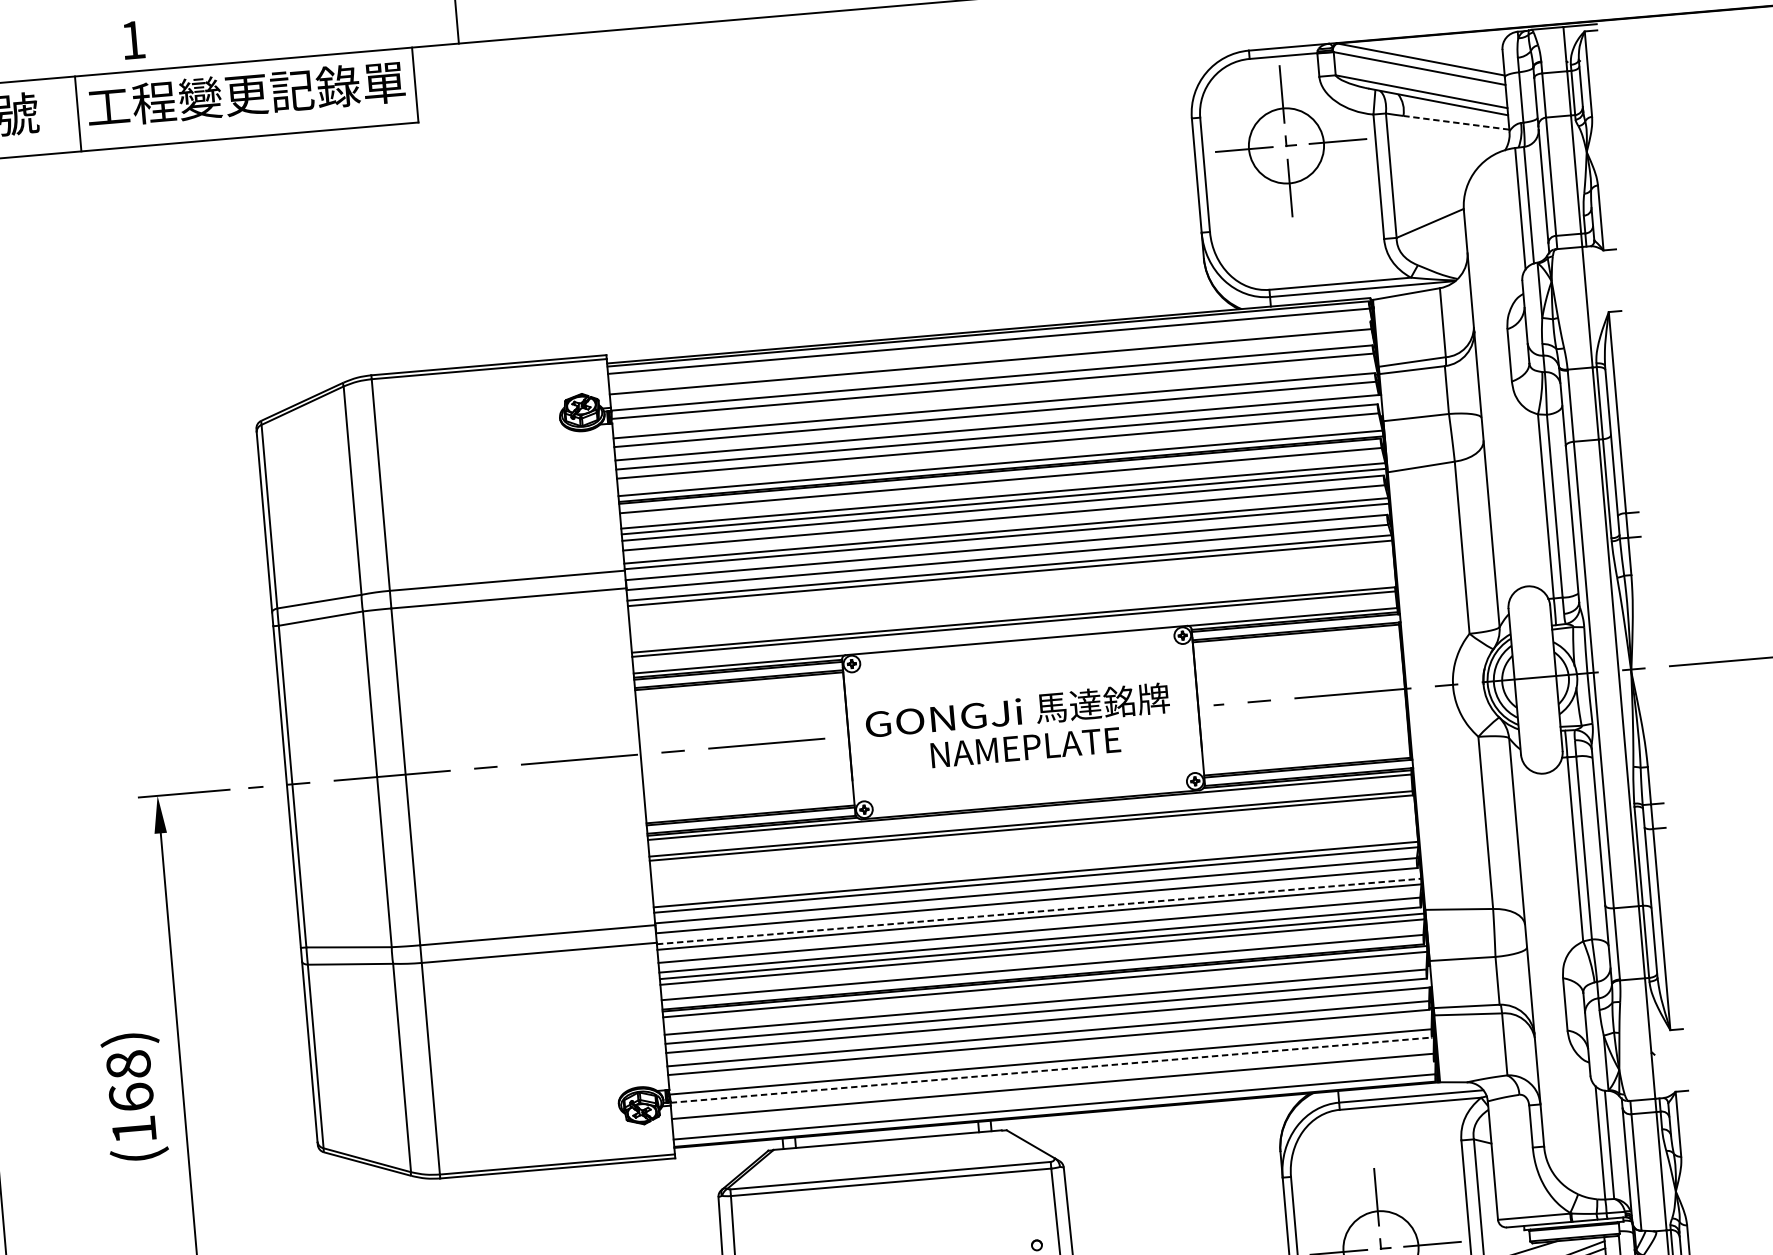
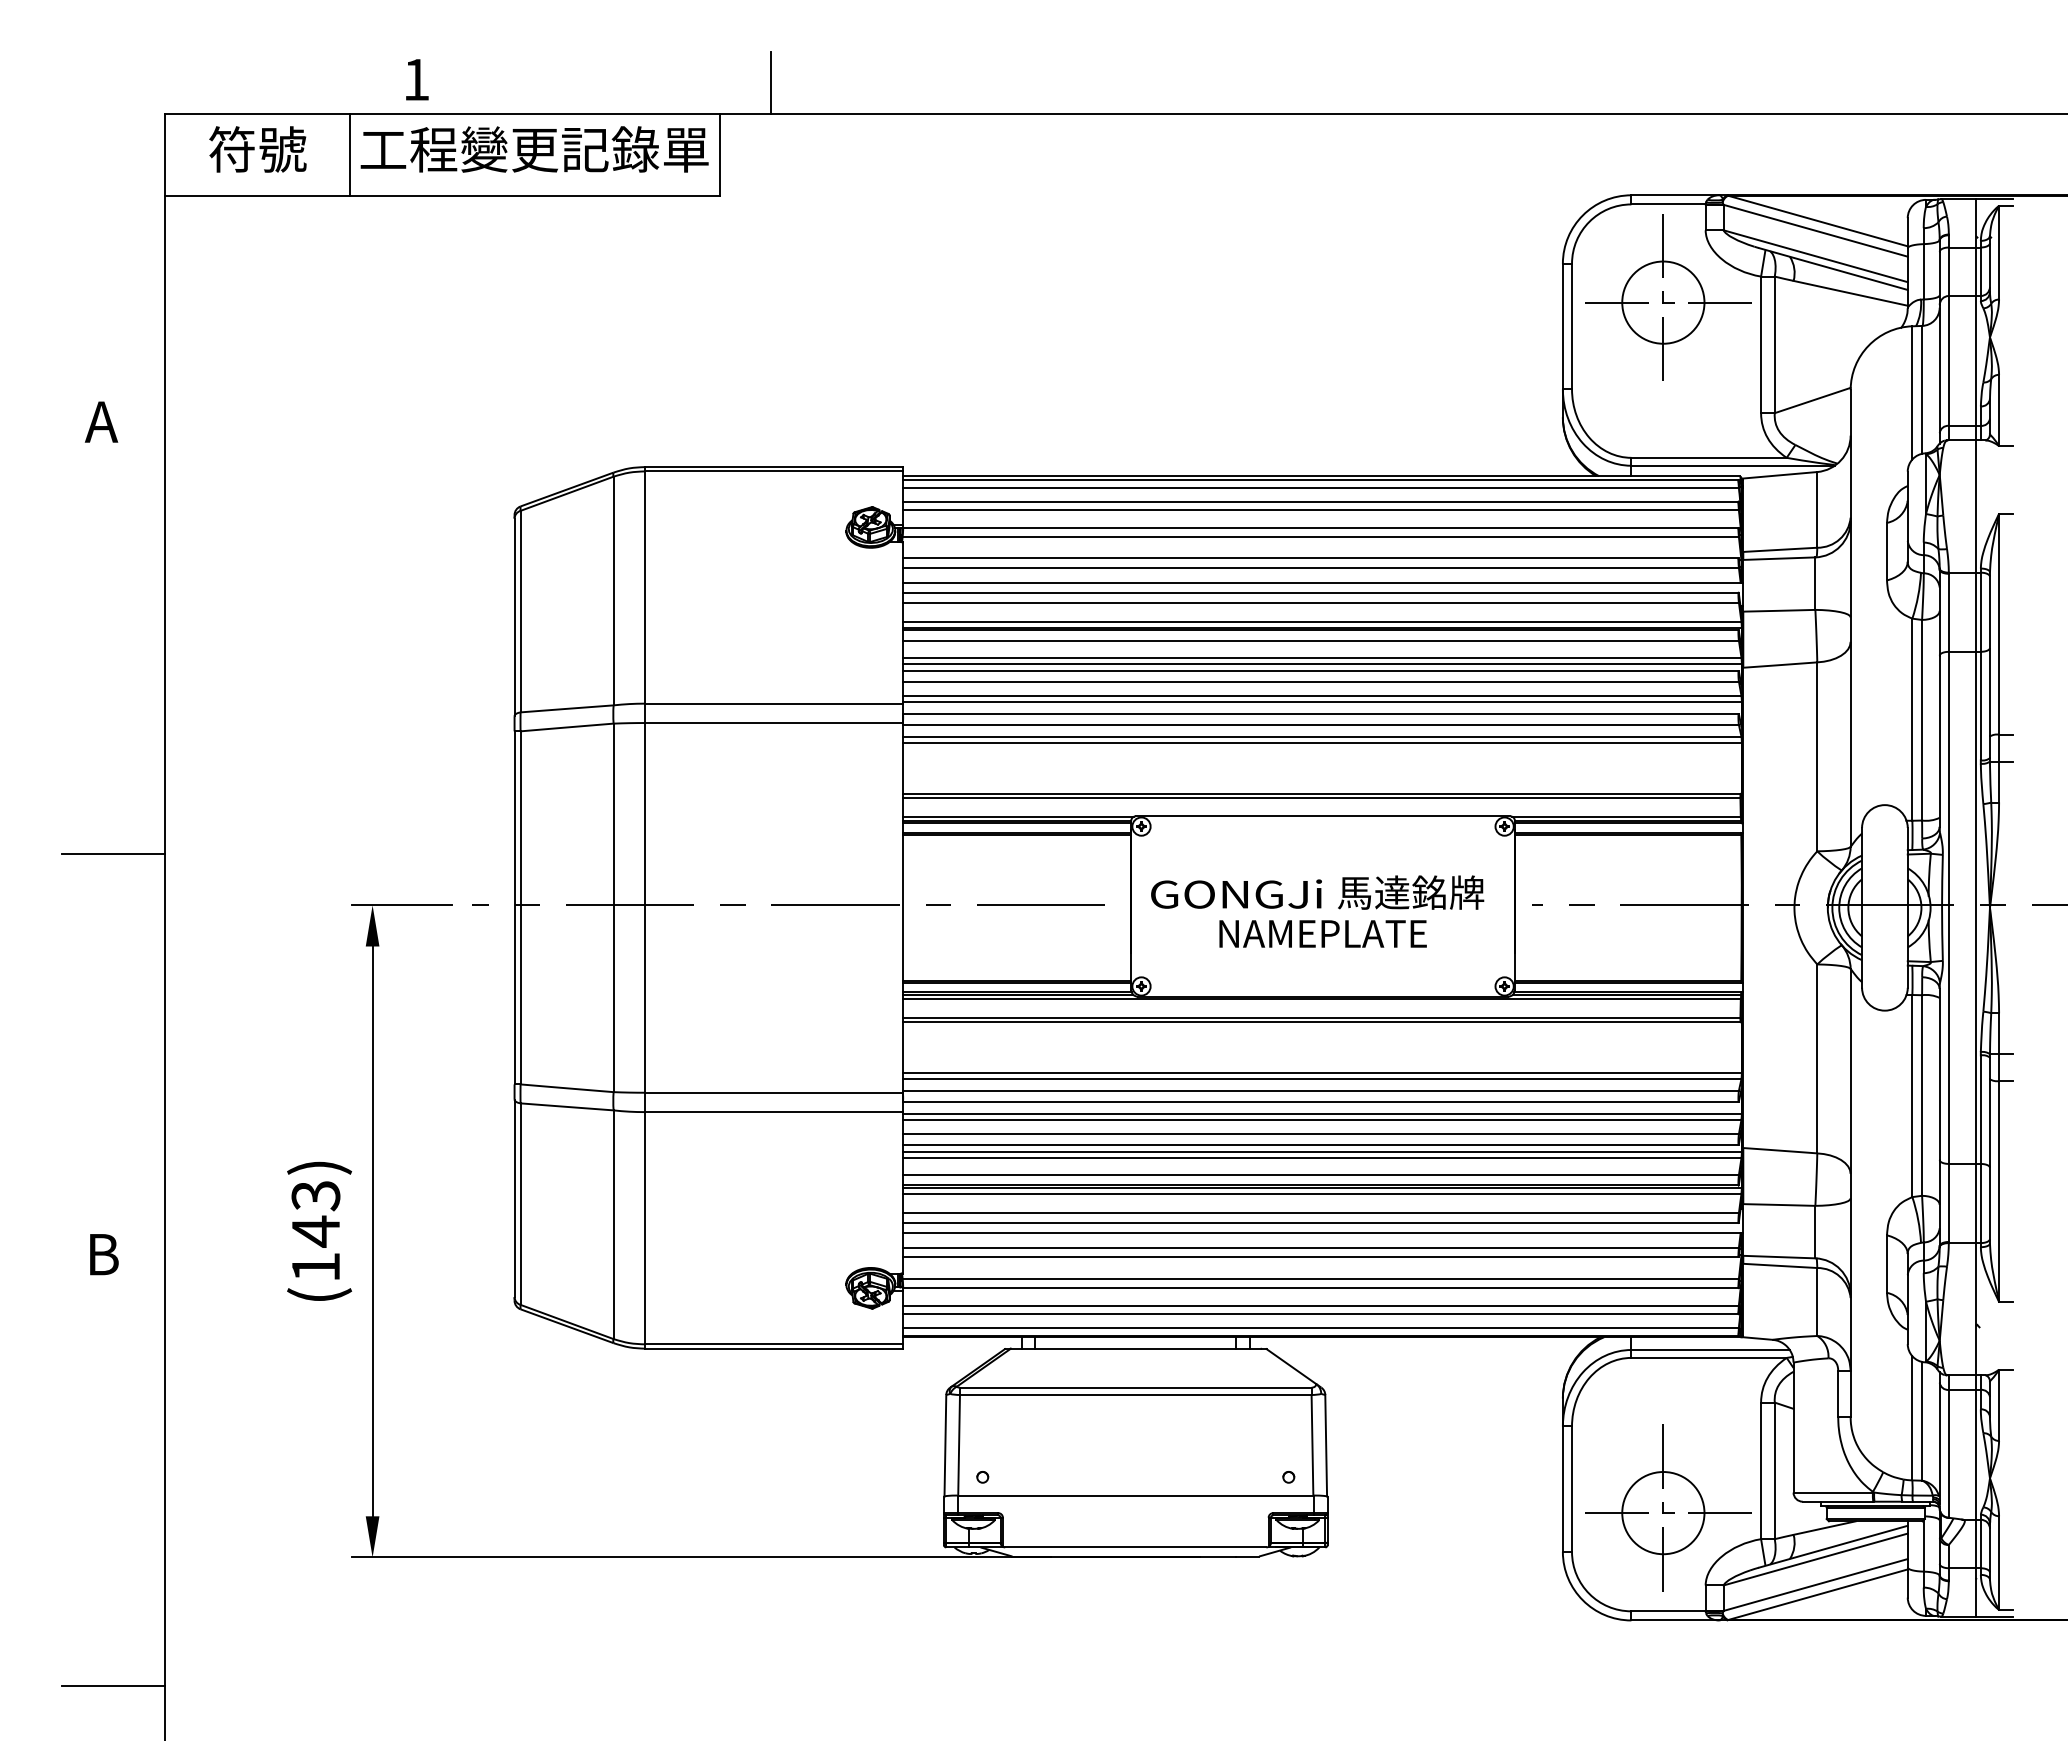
line: (1456, 122) -> (1850, 293), dashed -> solid
line: (989, 353) -> (1320, 501), added
line: (1039, 911) -> (1322, 1113), dashed -> solid
line: (1051, 1069) -> (1320, 1287), dashed -> solid
text: (129, 1081) -> (315, 1213), (168) -> (143)
line: (1053, 1094) -> (1320, 1314), added

